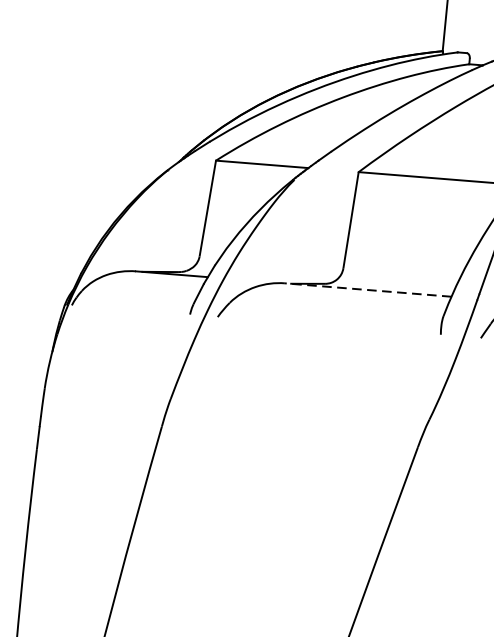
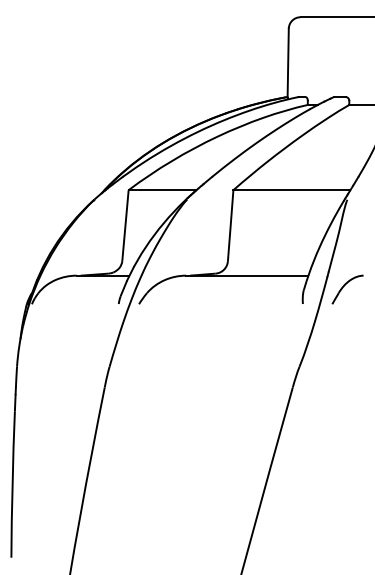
line: (367, 289) -> (246, 275), dashed -> solid

